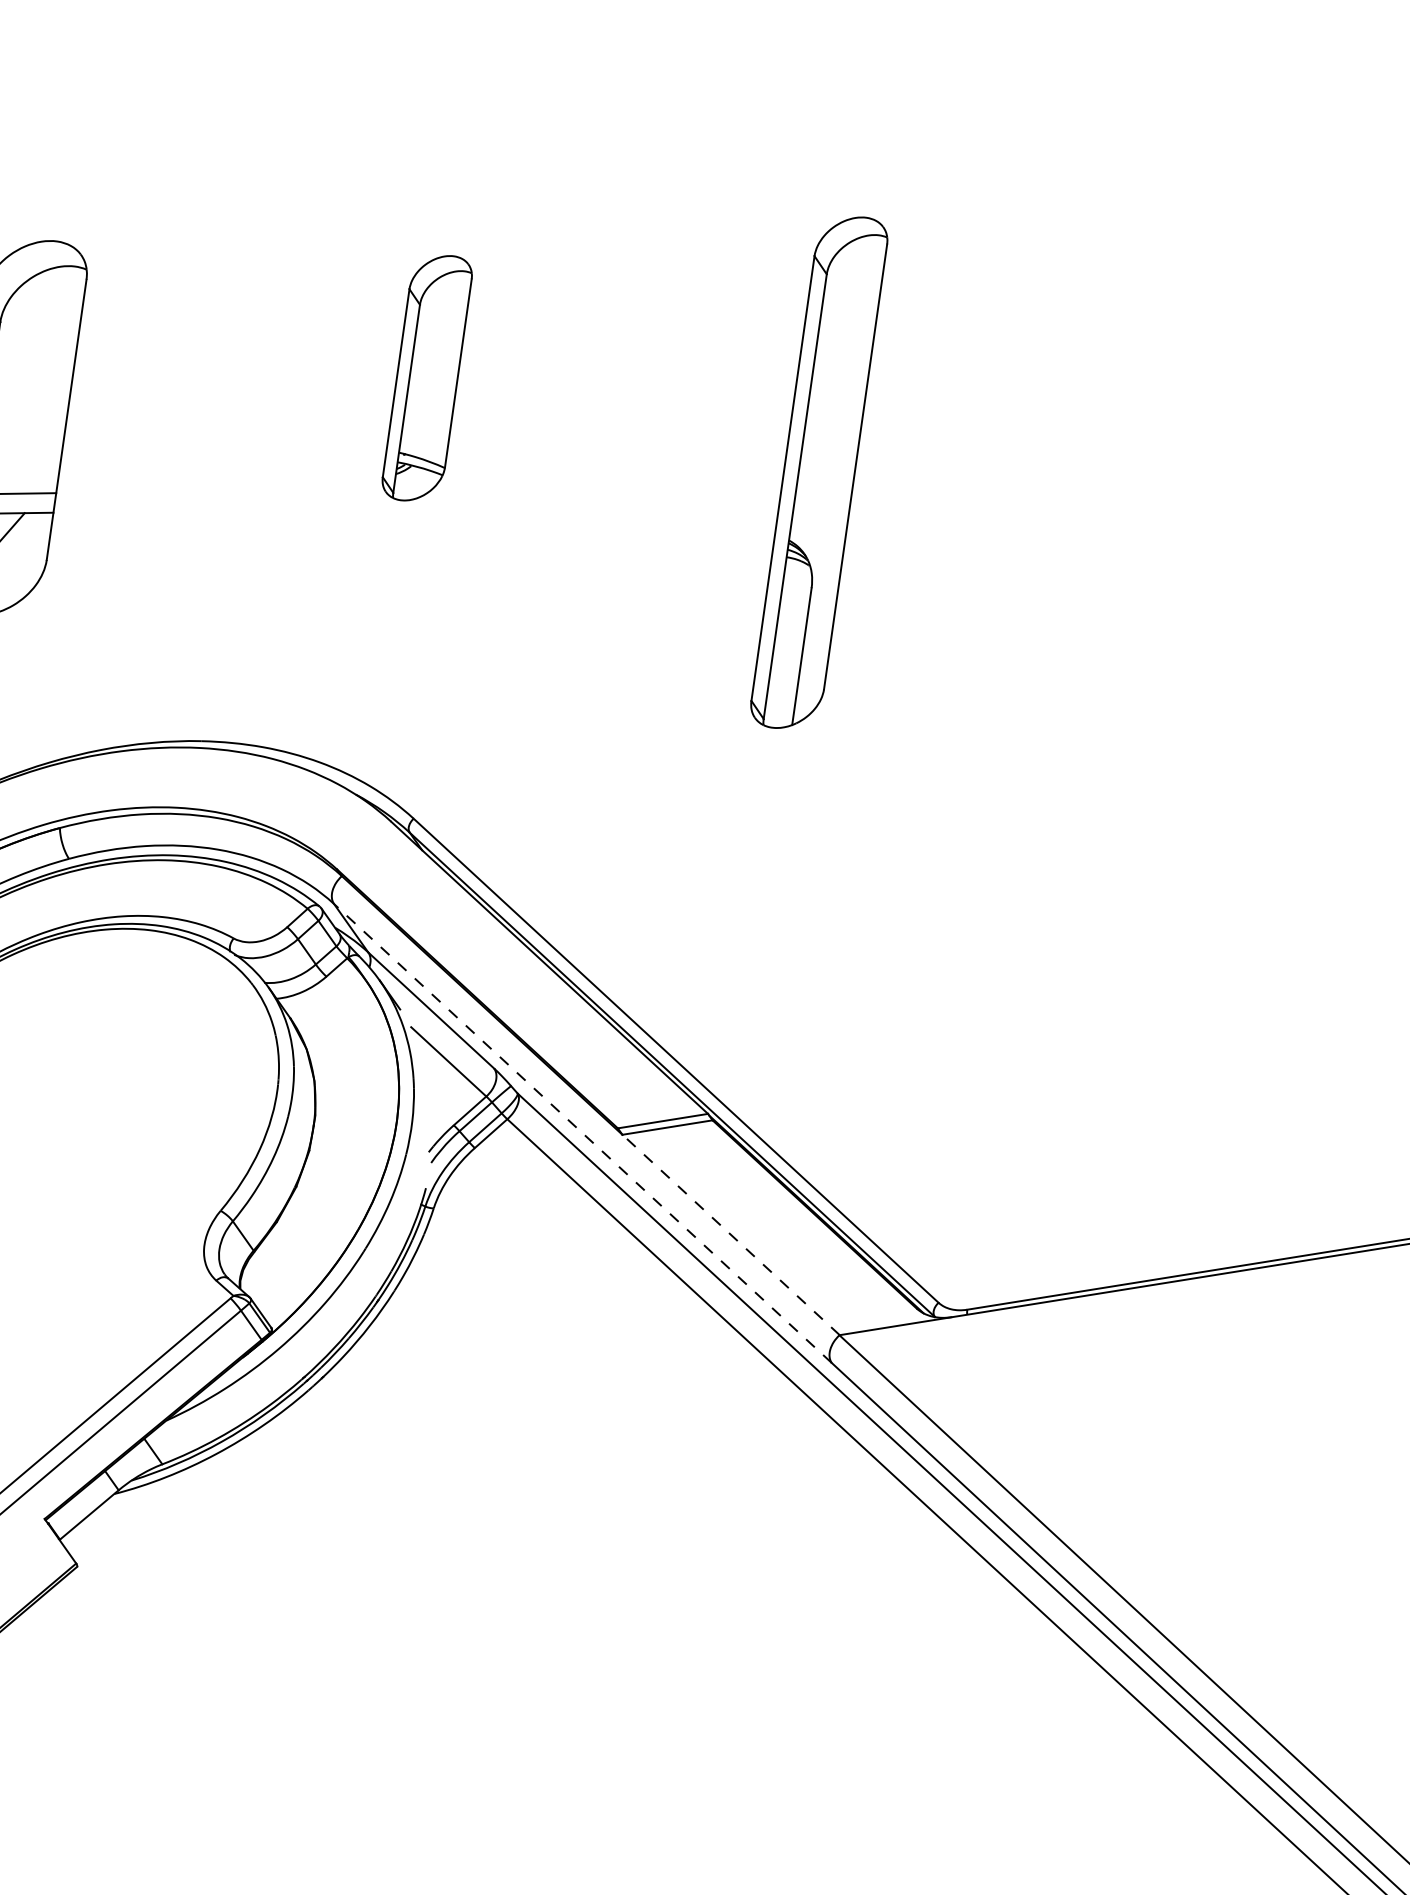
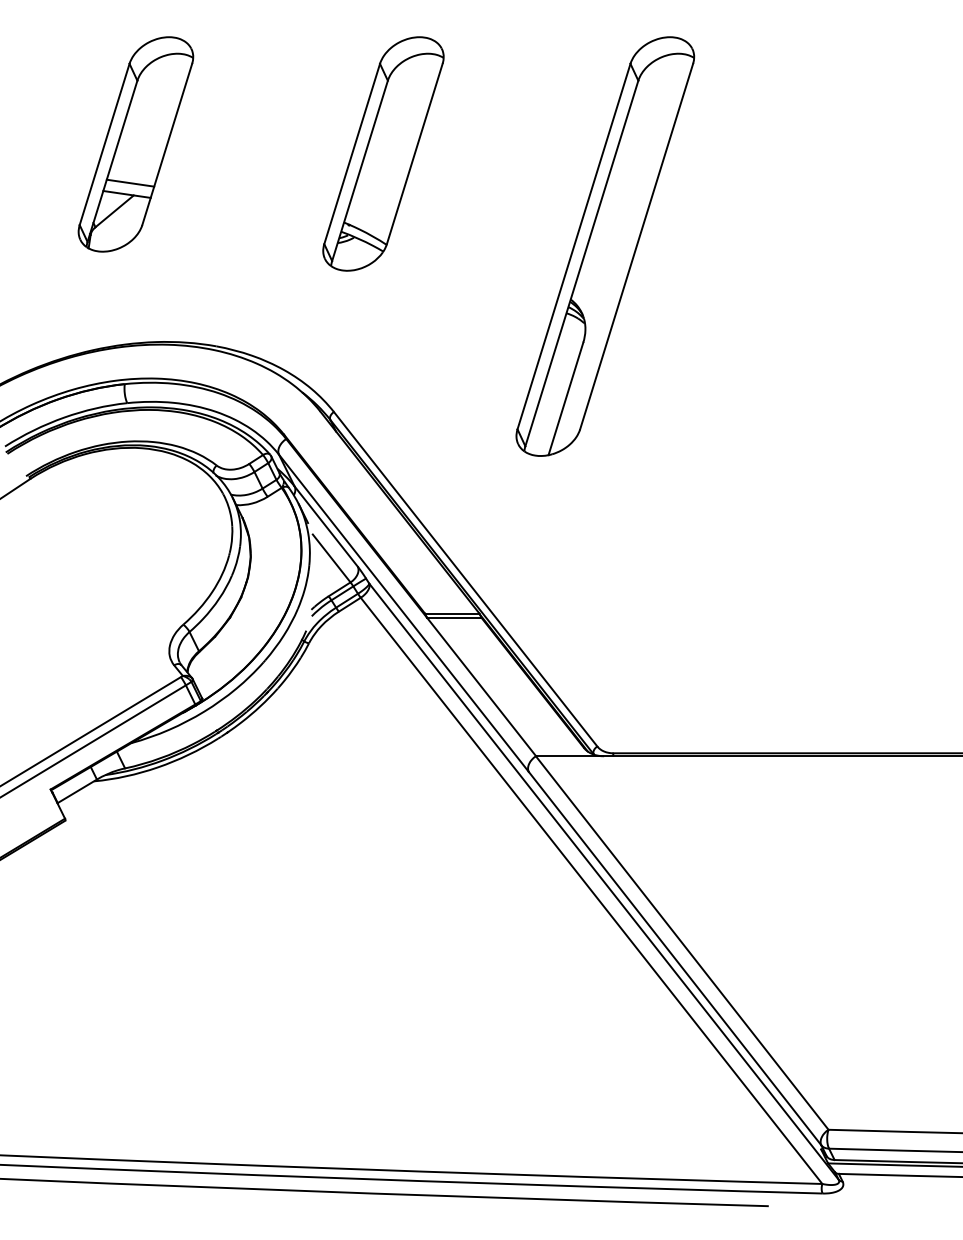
part: (427, 377) -> (383, 153), size x1.67
part: (819, 472) -> (605, 246), size x1.43
line: (582, 1133) -> (403, 613), dashed -> solid
line: (730, 1234) -> (481, 686), dashed -> solid

